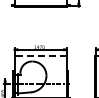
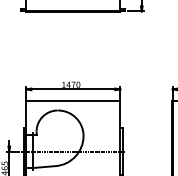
line: (40, 56) -> (72, 101), dashed -> solid

